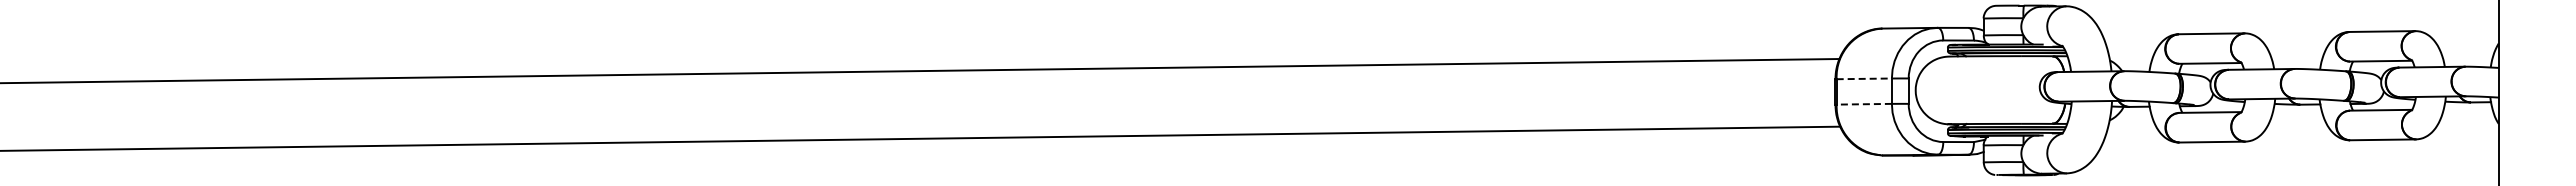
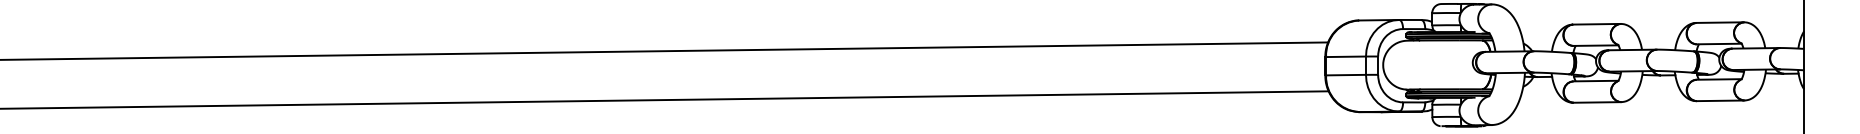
line: (1864, 78) -> (1346, 56), dashed -> solid
line: (1864, 104) -> (1346, 75), dashed -> solid

